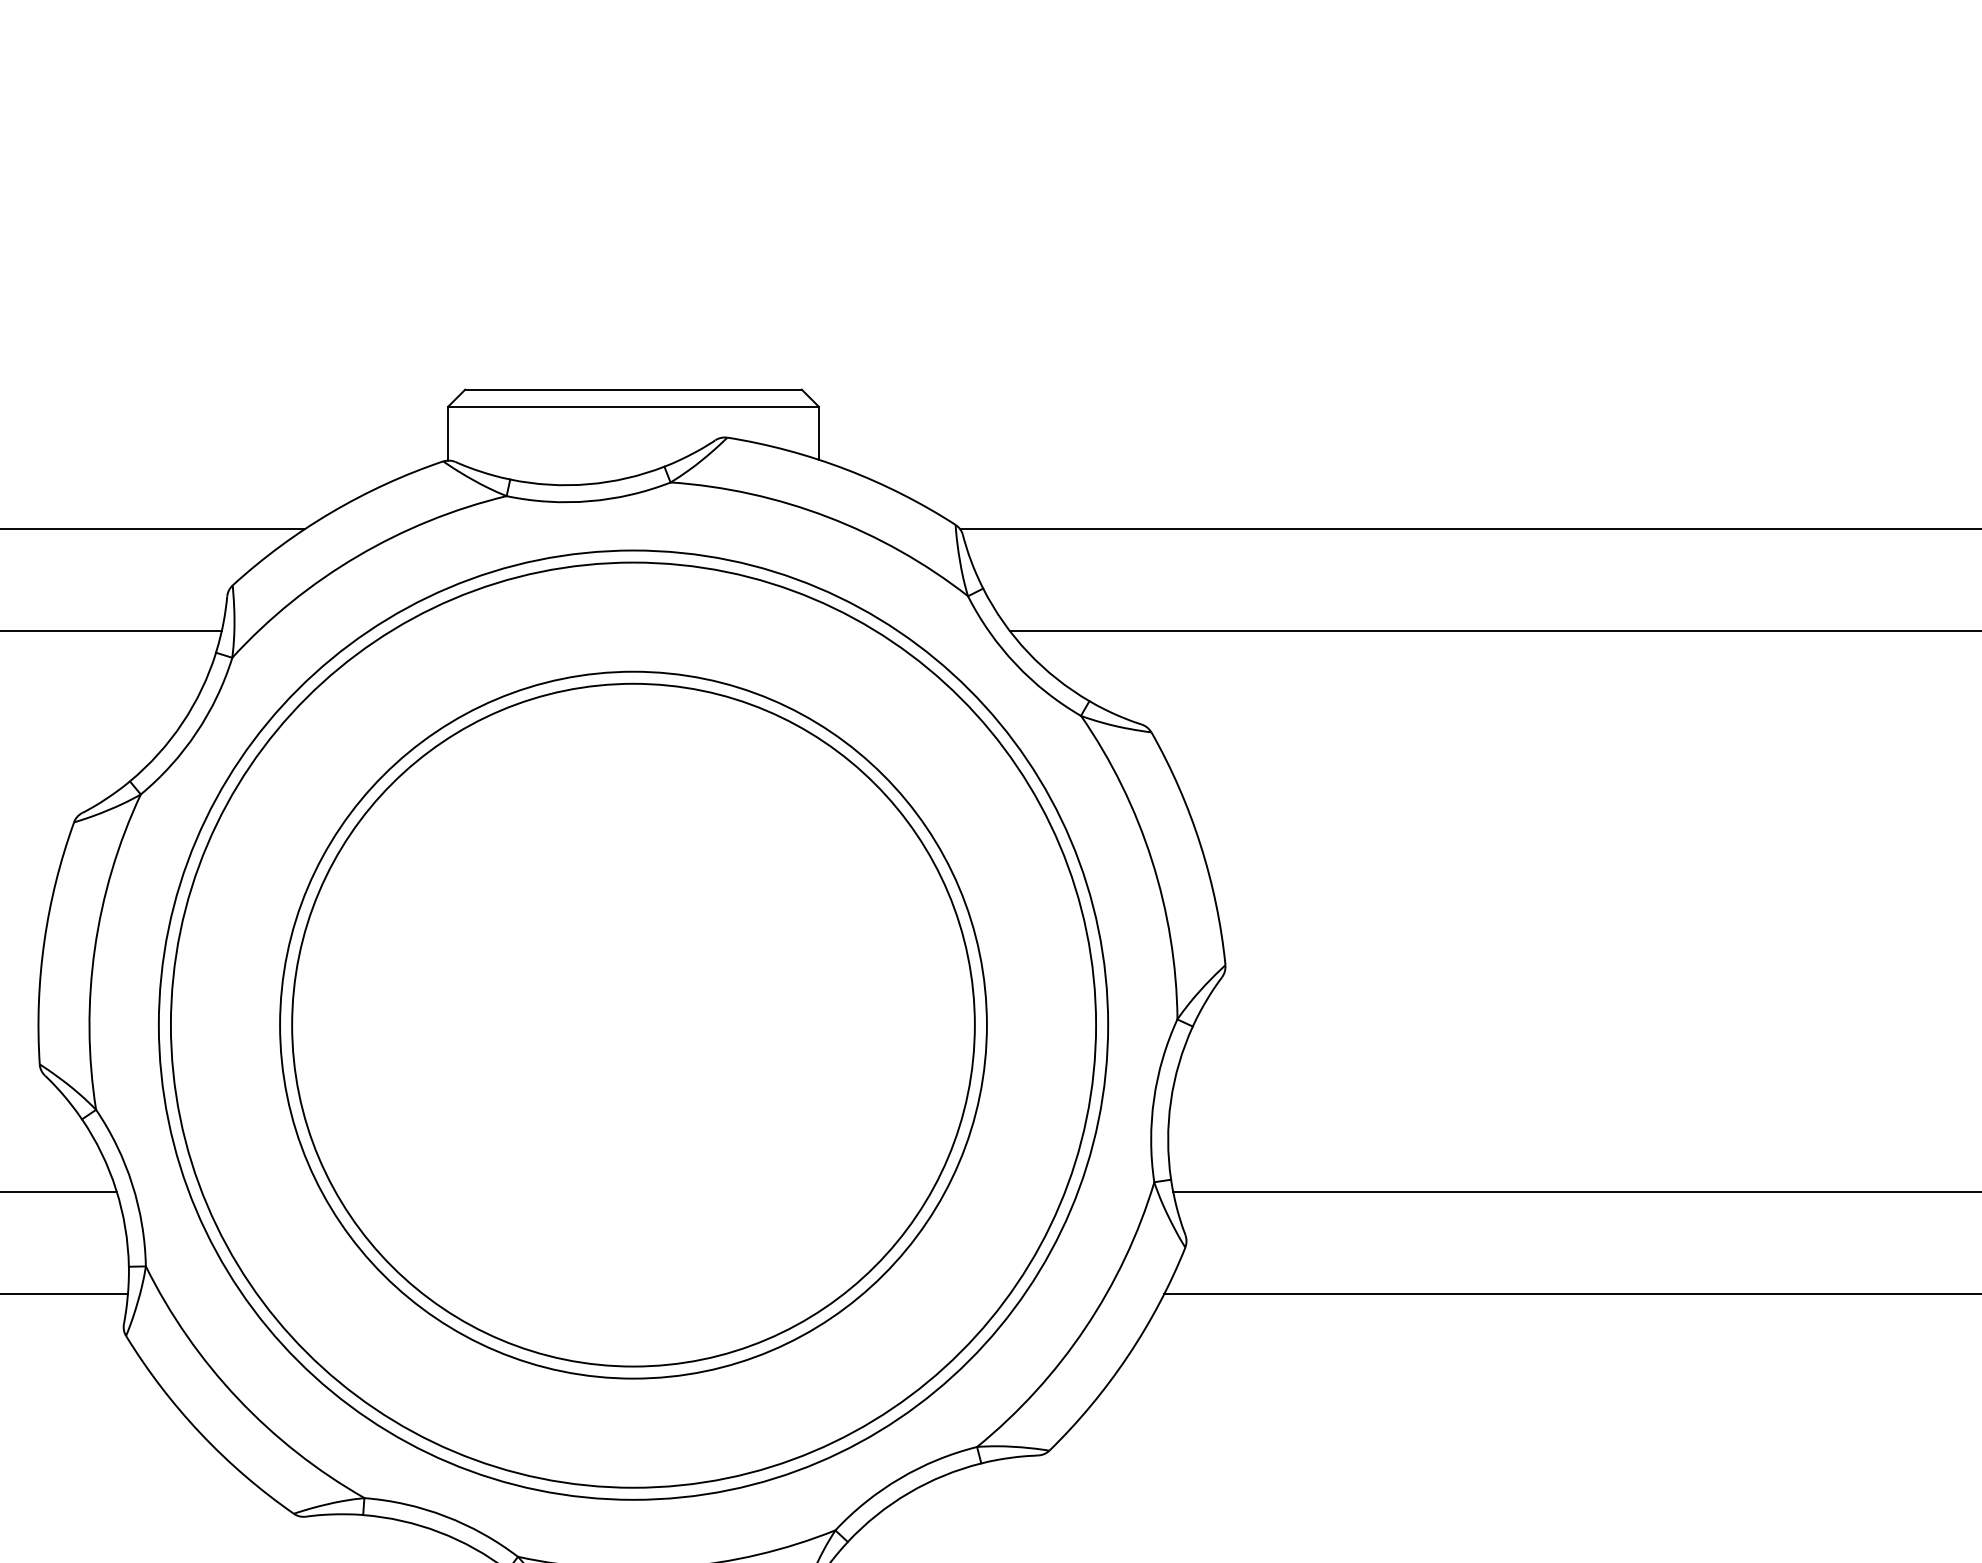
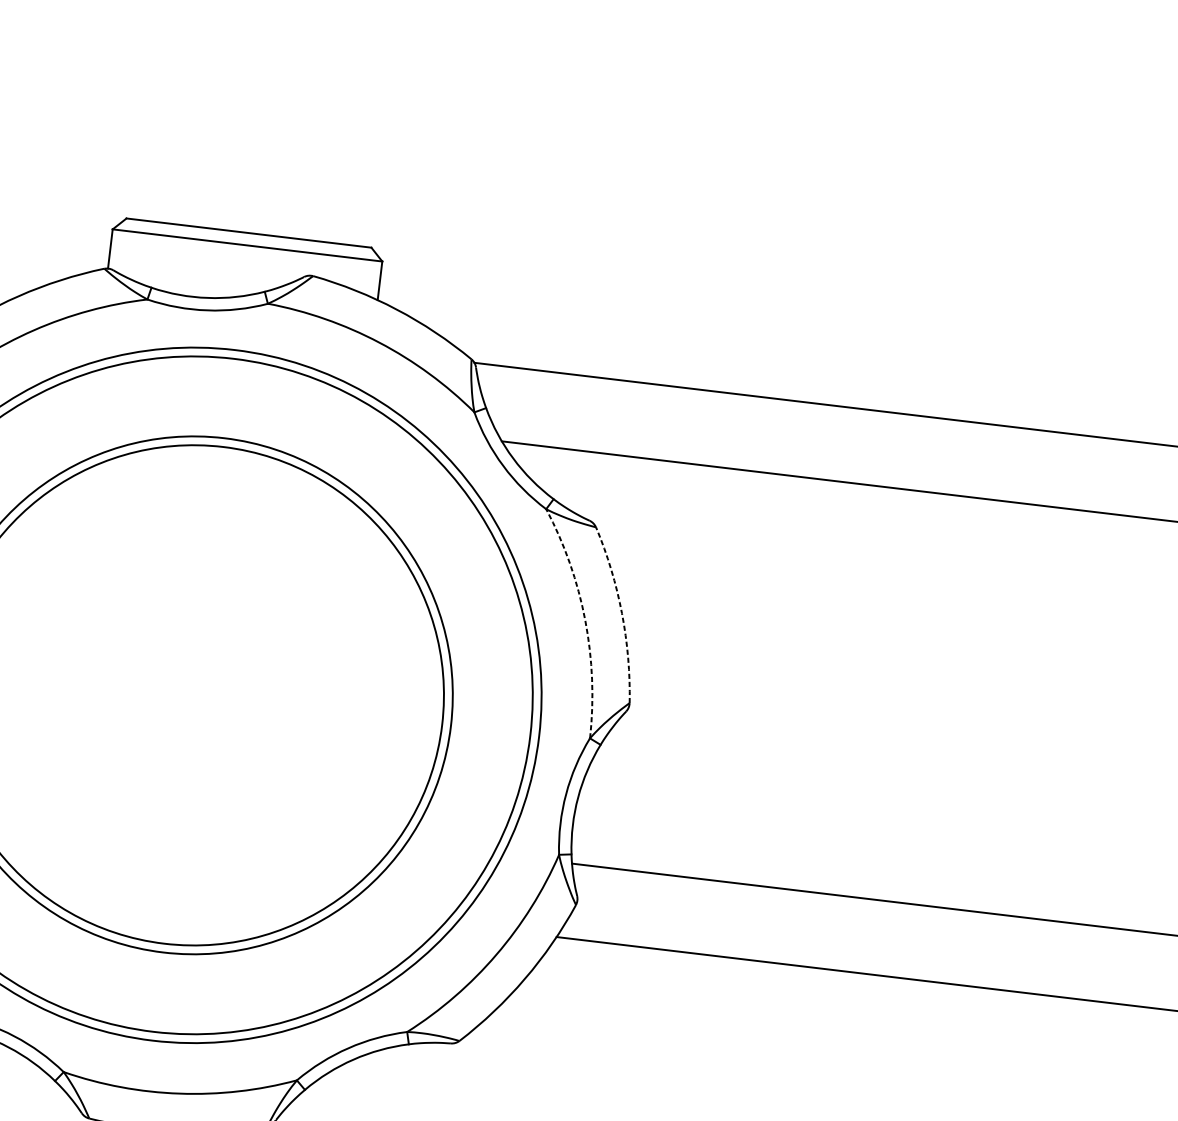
arc: (1200, 844) -> (621, 613), solid -> dashed
arc: (1151, 860) -> (584, 620), solid -> dashed

